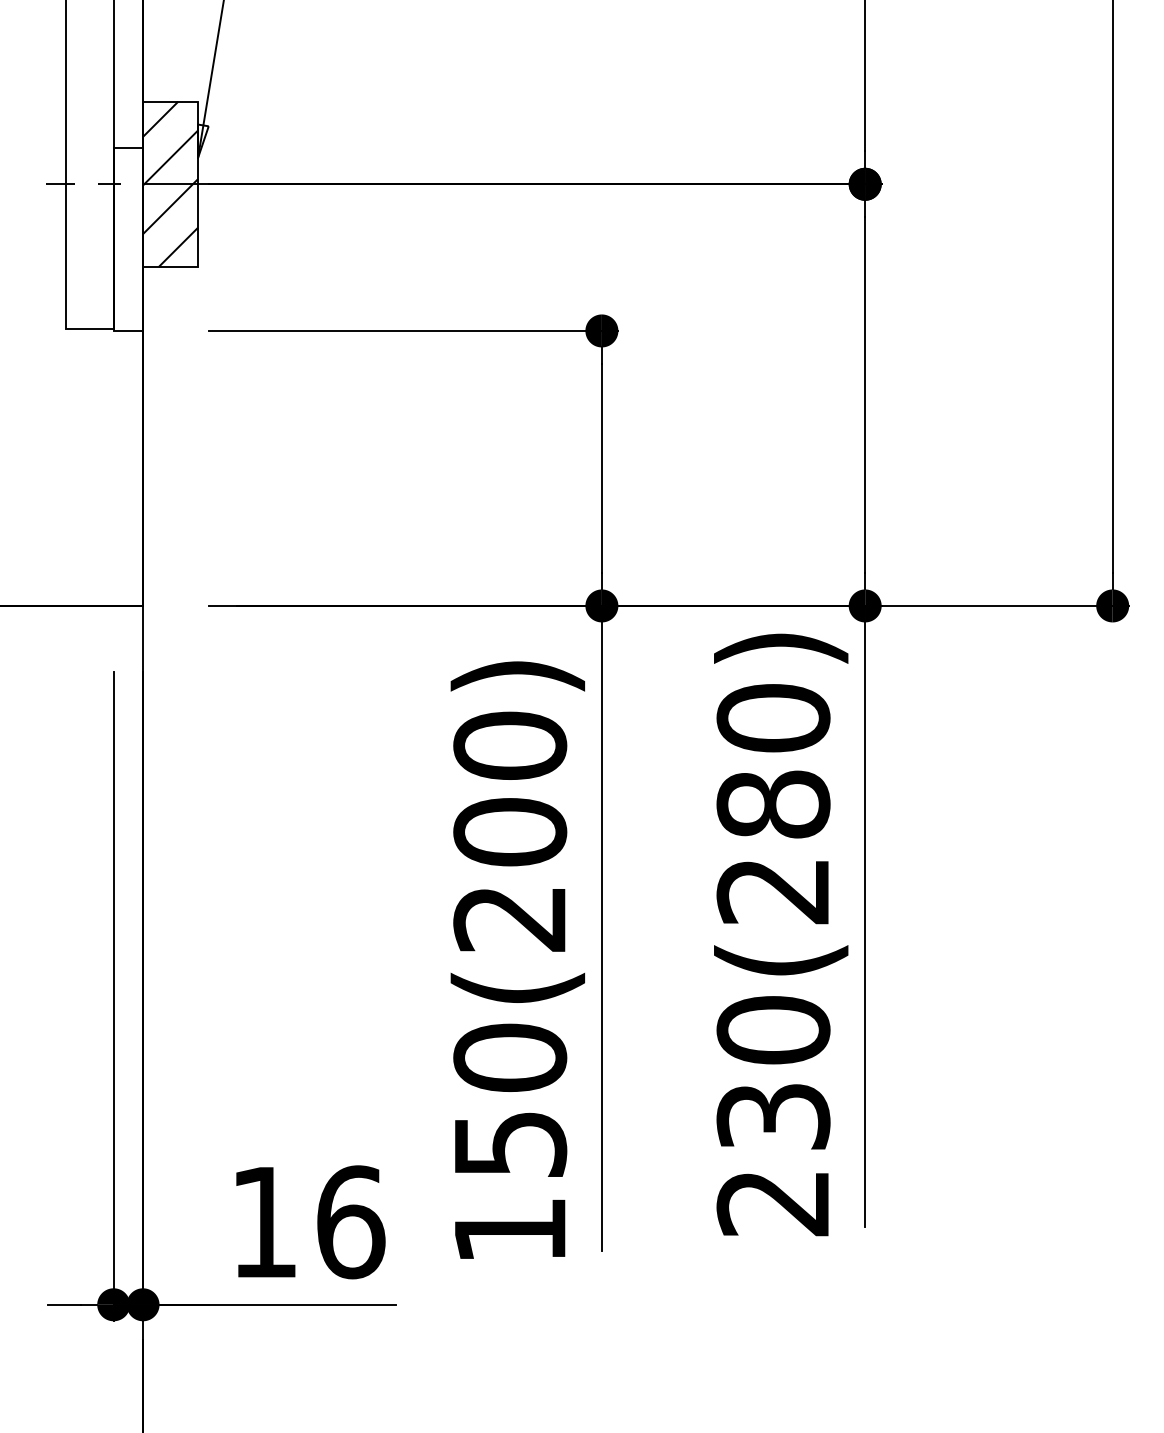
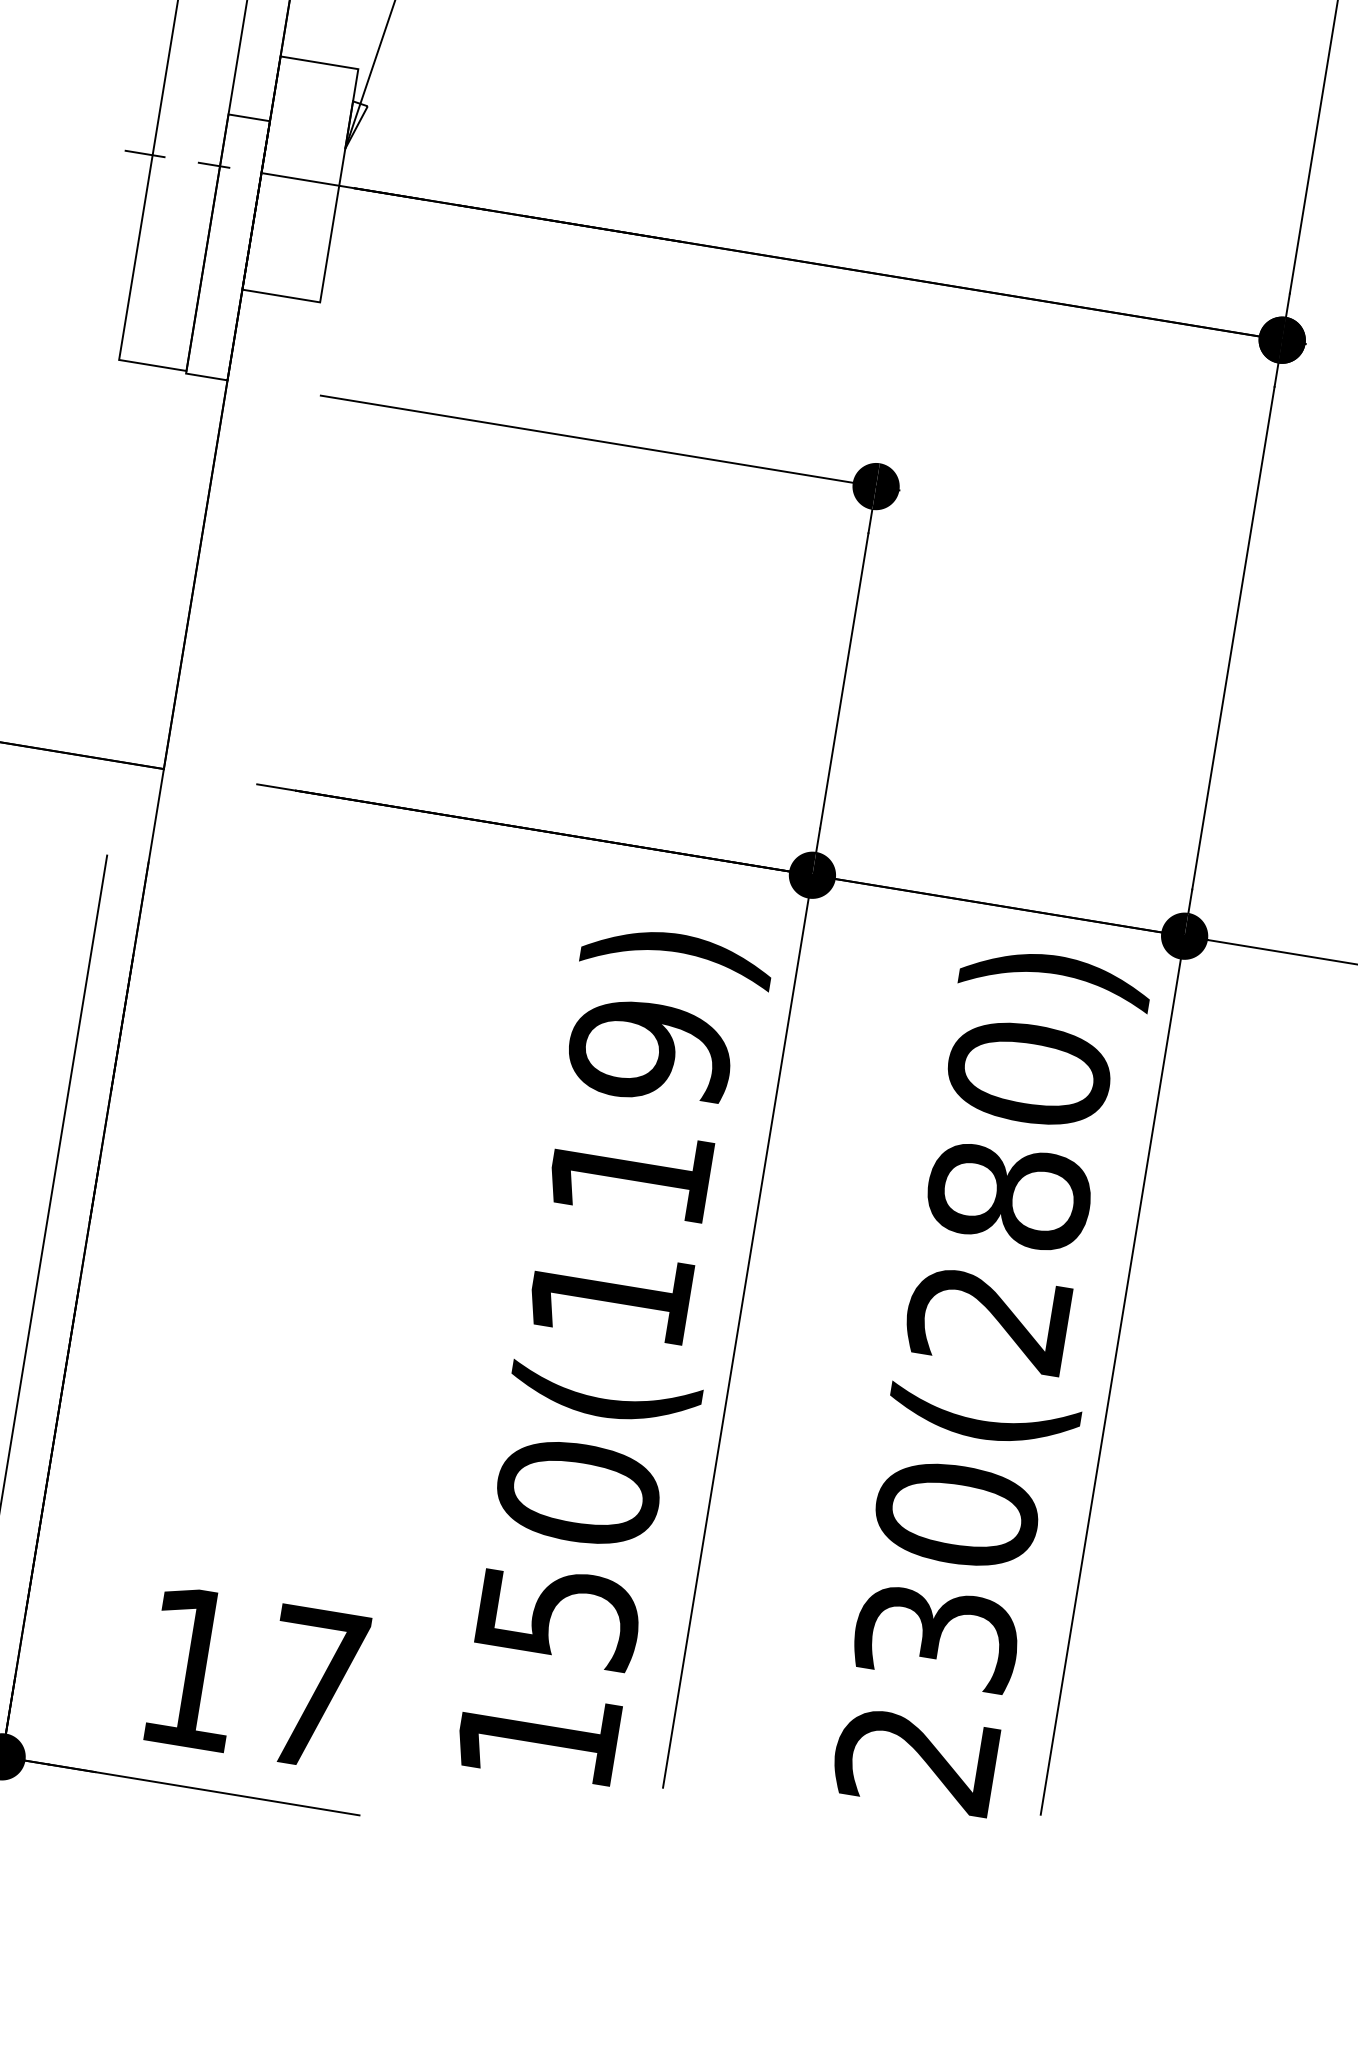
hatch: (170, 183) -> (300, 178), removed
text: (510, 831) -> (631, 1172), 150(200) -> 150(119)
text: (351, 1222) -> (315, 1688), 16 -> 17

